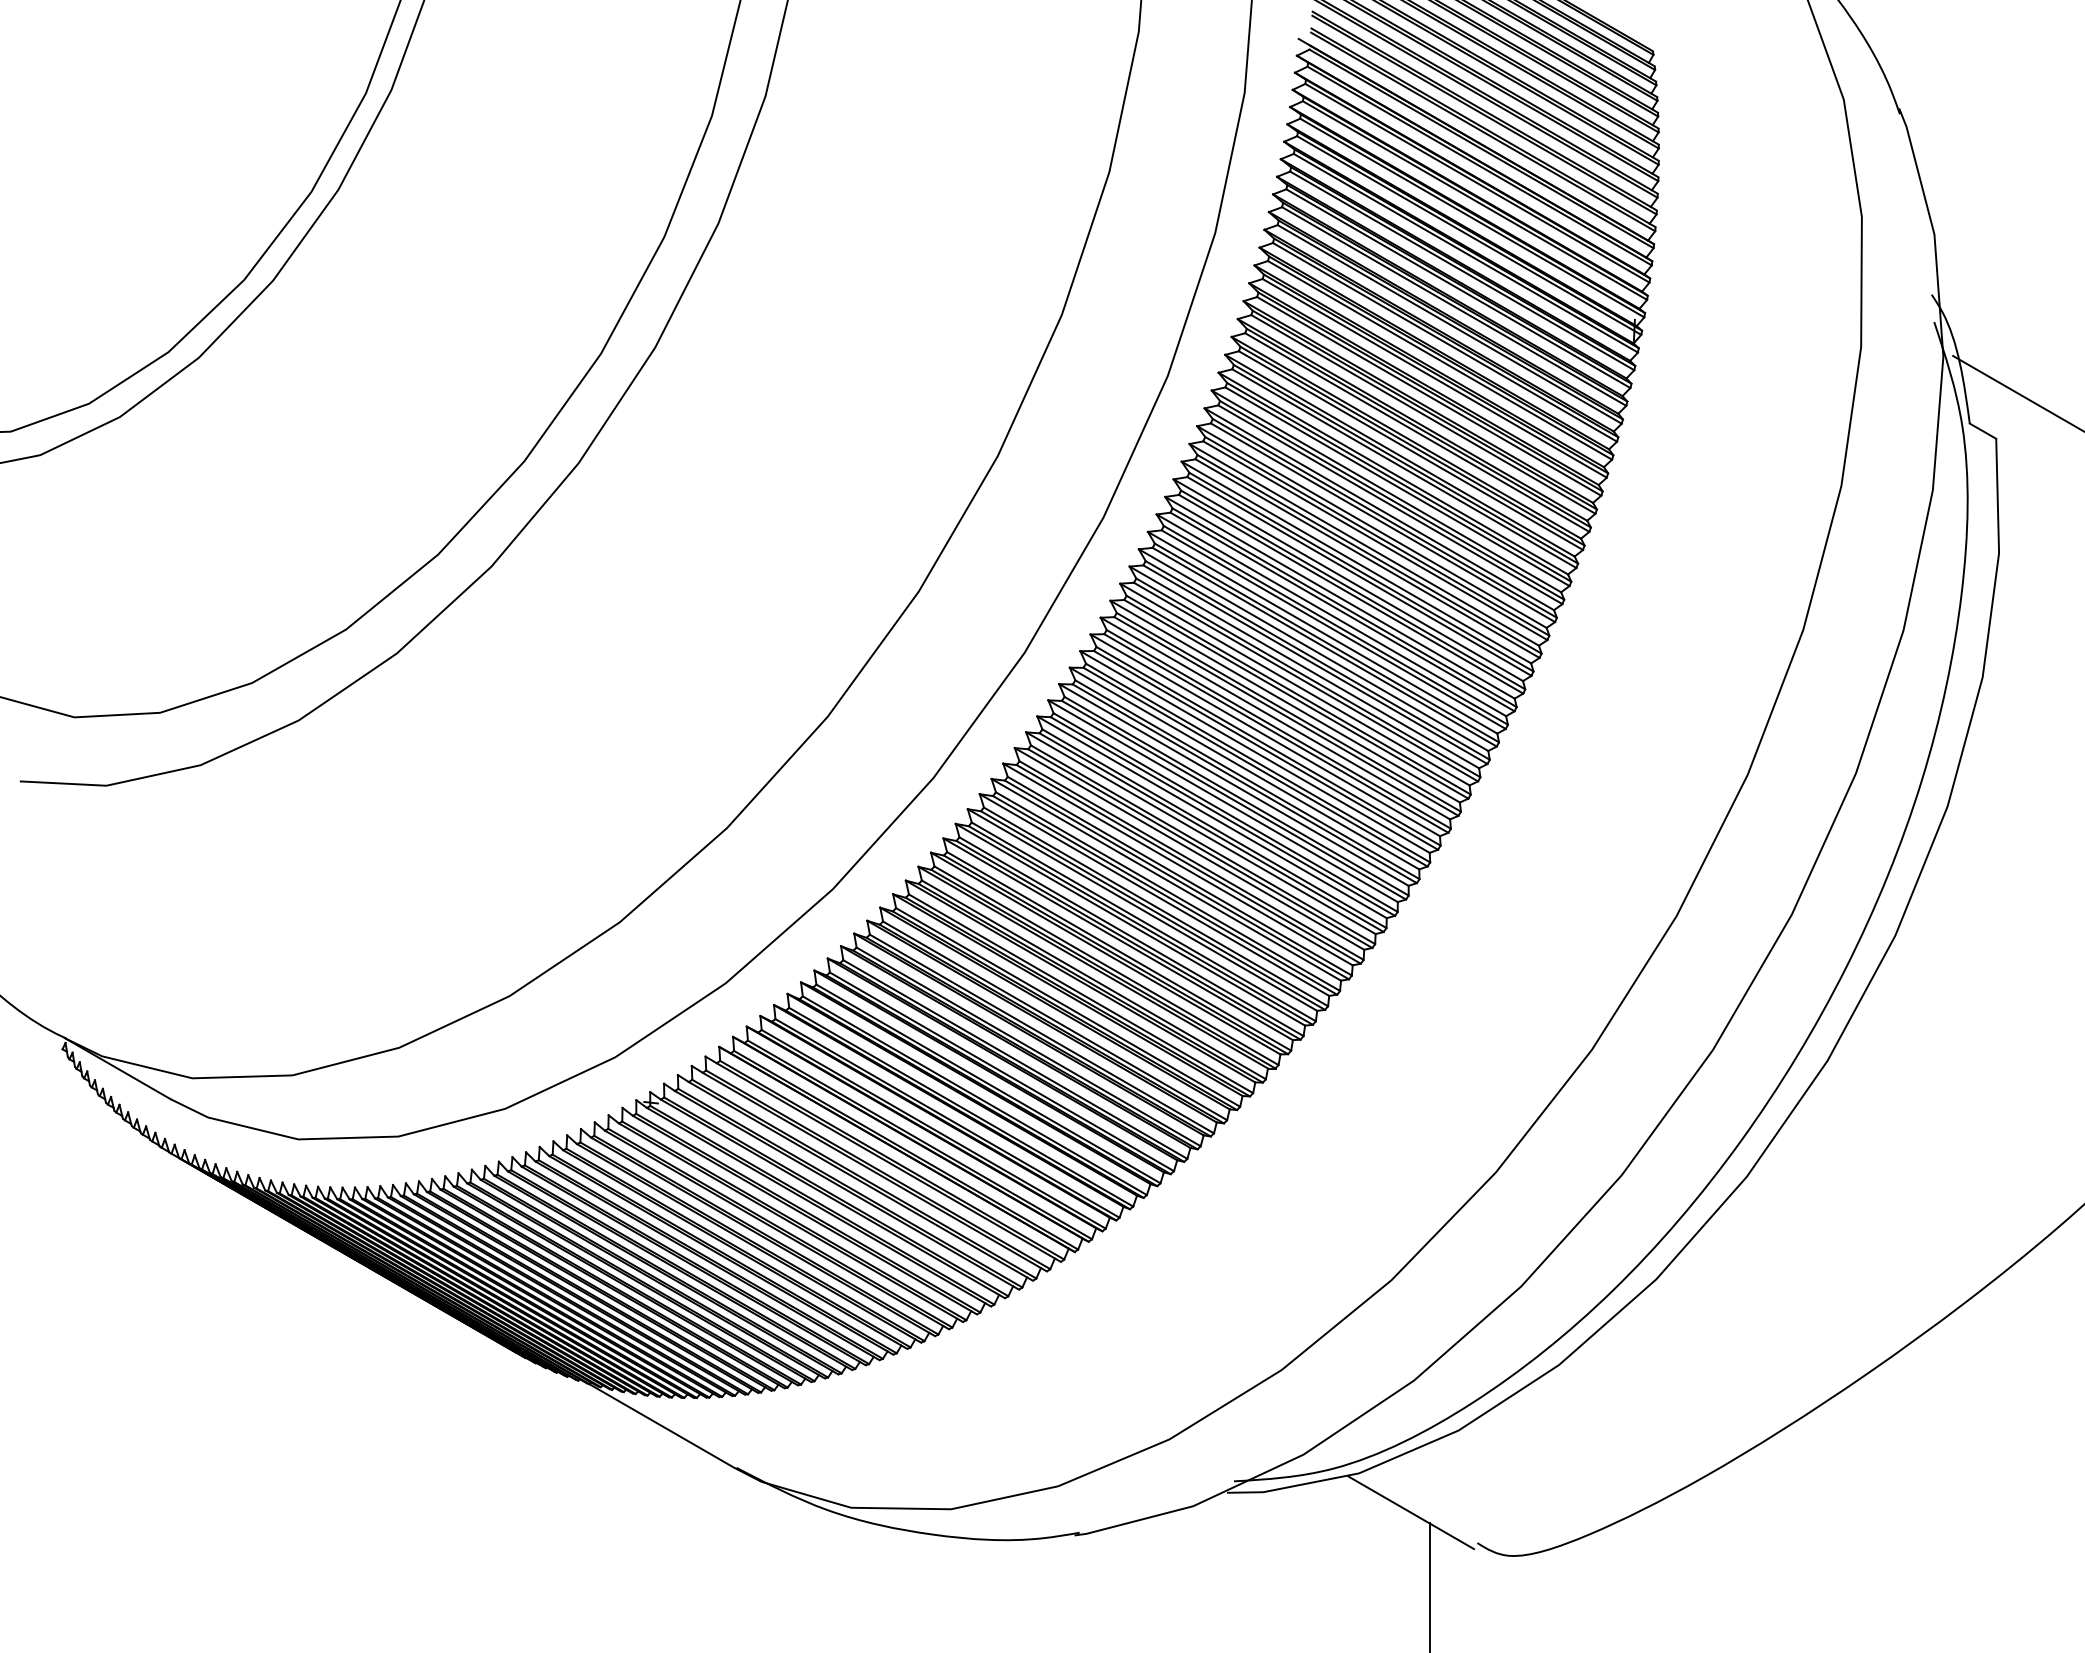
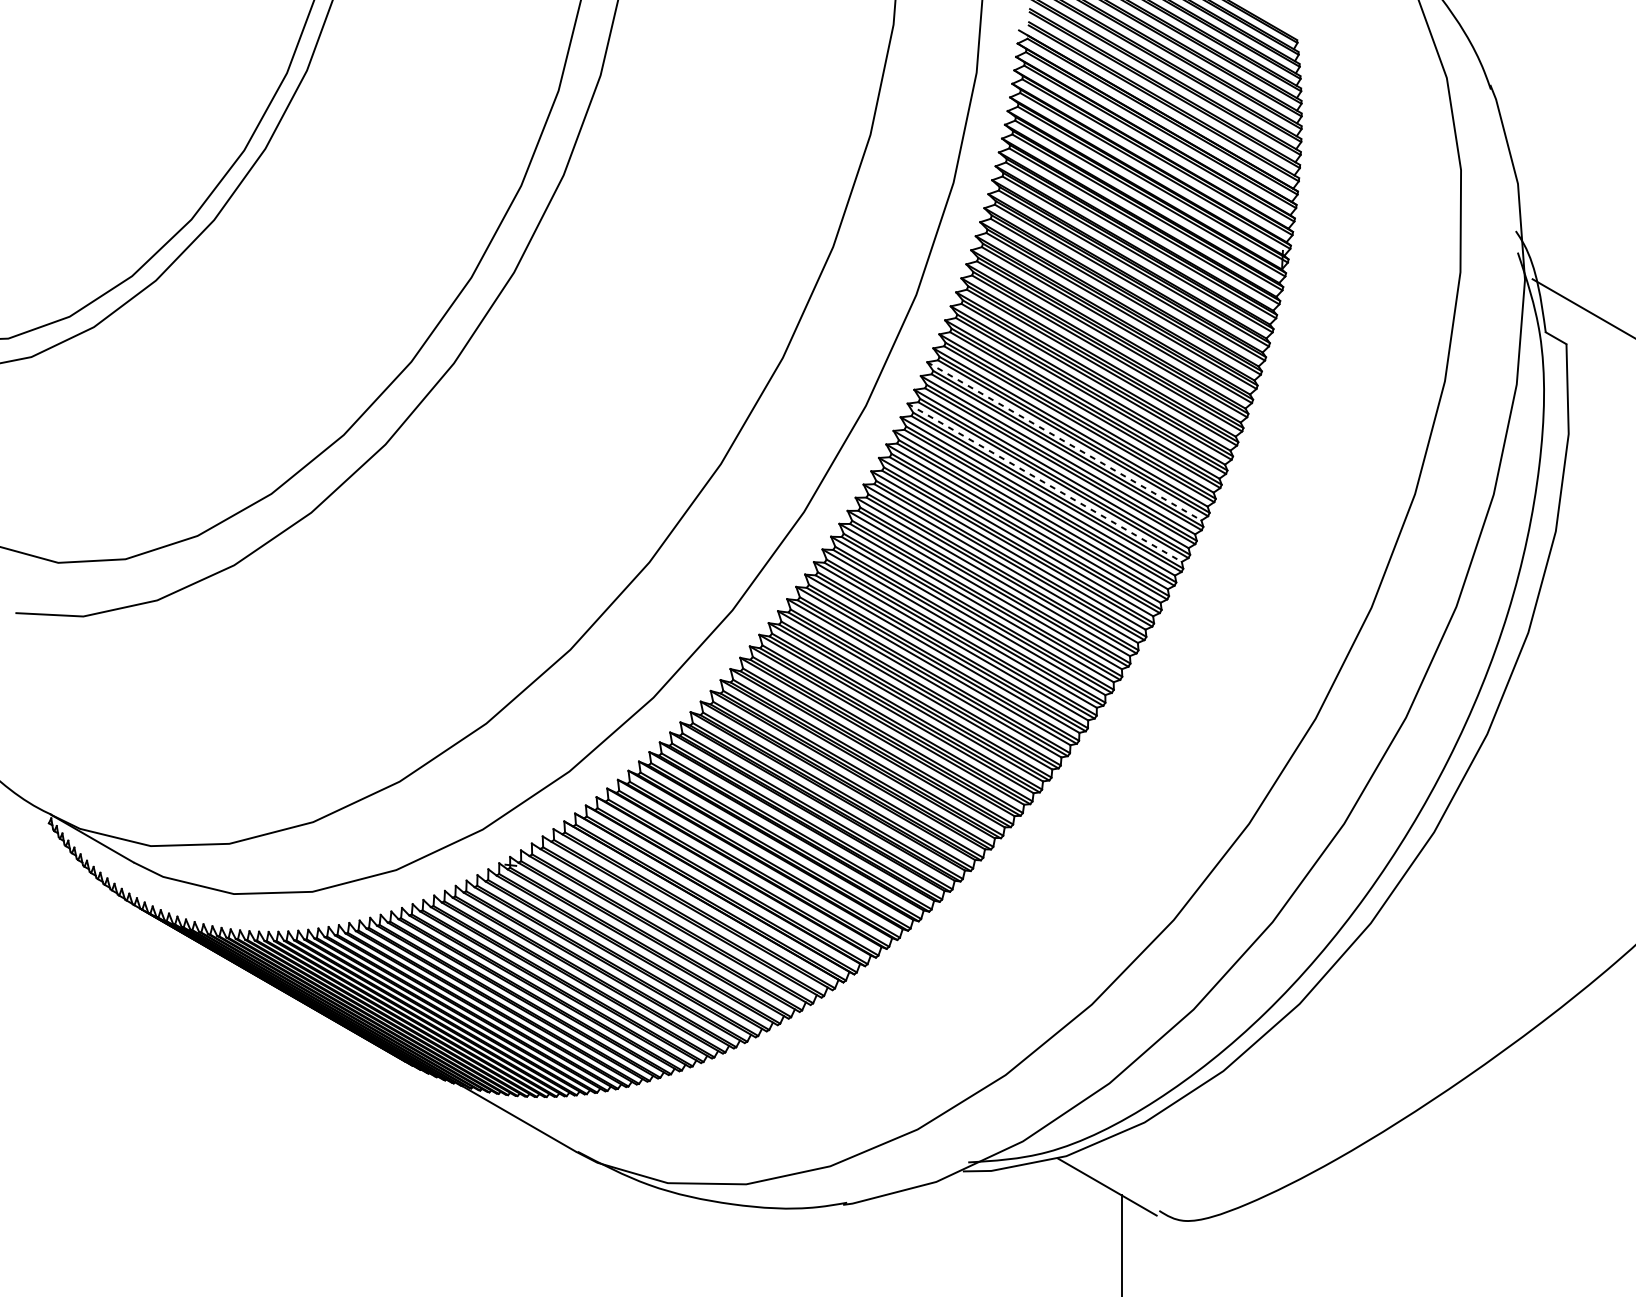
line: (1356, 562) -> (1064, 441), solid -> dashed
line: (1331, 615) -> (1044, 482), solid -> dashed

